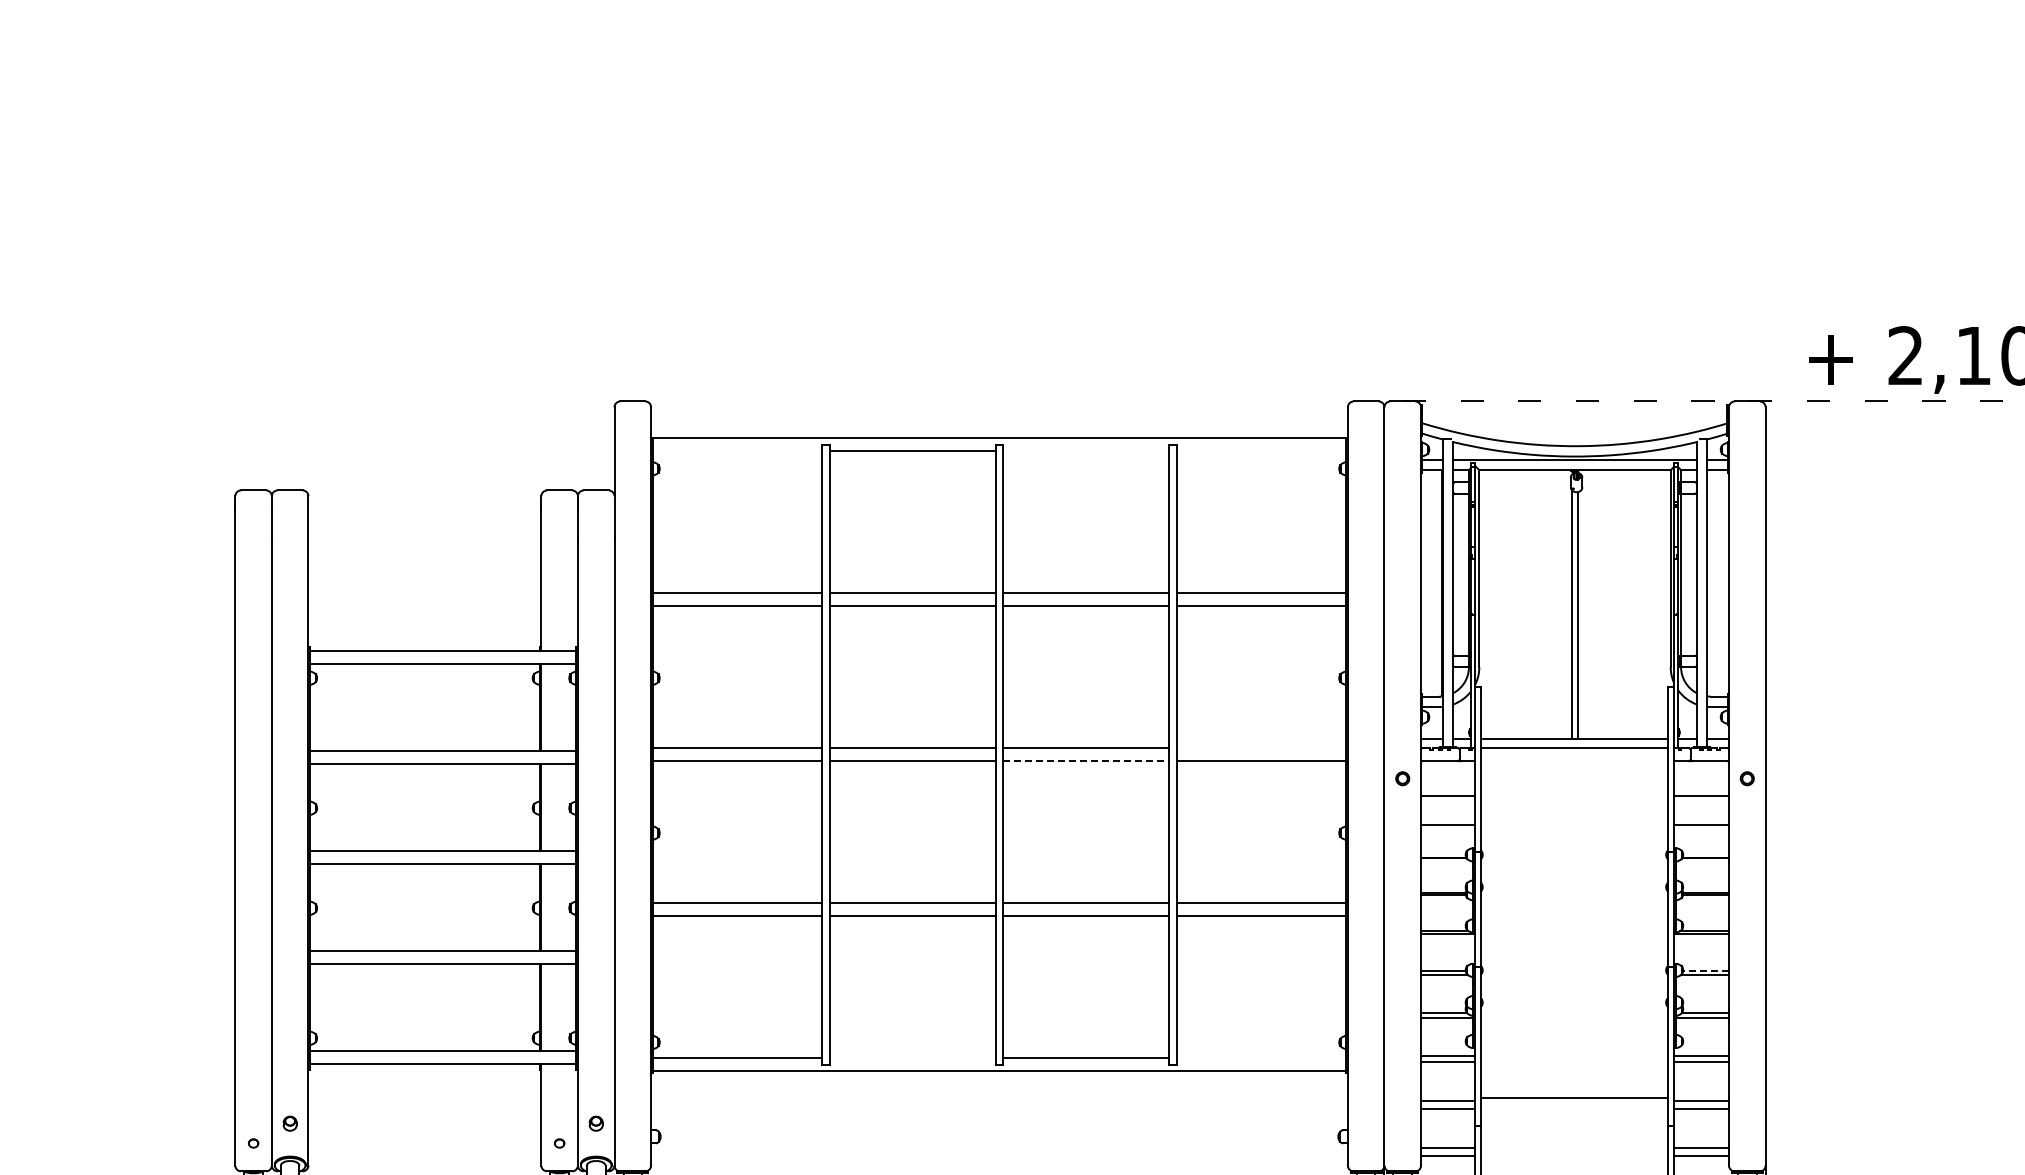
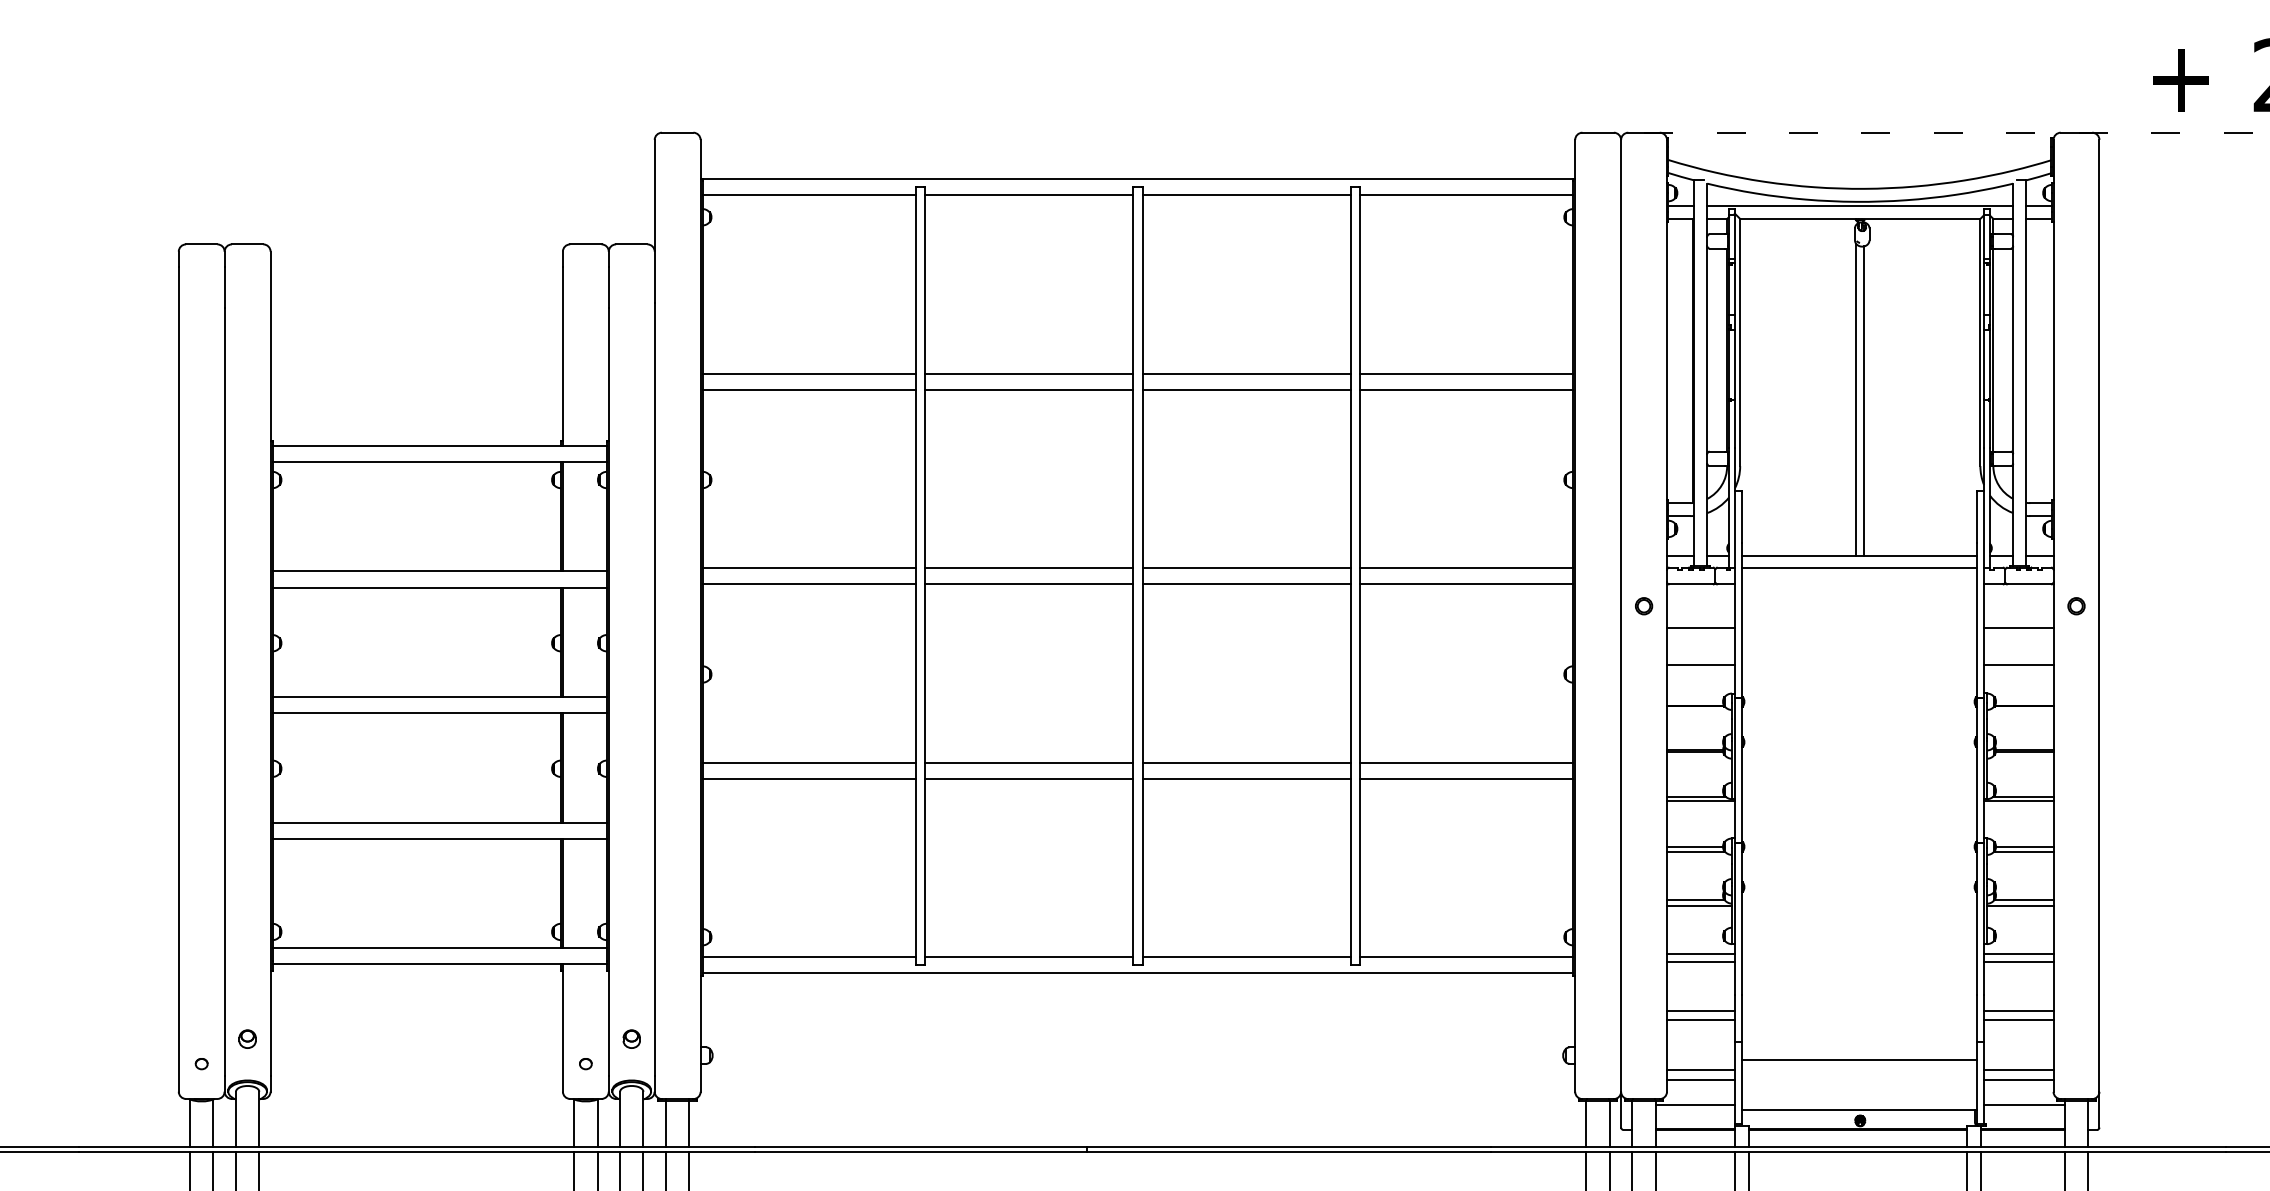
line: (737, 451) -> (809, 195), added
line: (1085, 451) -> (1245, 195), added
line: (1261, 451) -> (1466, 195), added
line: (1261, 748) -> (1466, 568), added
line: (1086, 761) -> (1247, 584), dashed -> solid
line: (1706, 970) -> (2025, 846), dashed -> solid
line: (912, 1058) -> (1028, 957), added
line: (1261, 1058) -> (1466, 957), added
line: (1573, 1097) -> (1858, 1060), moved

